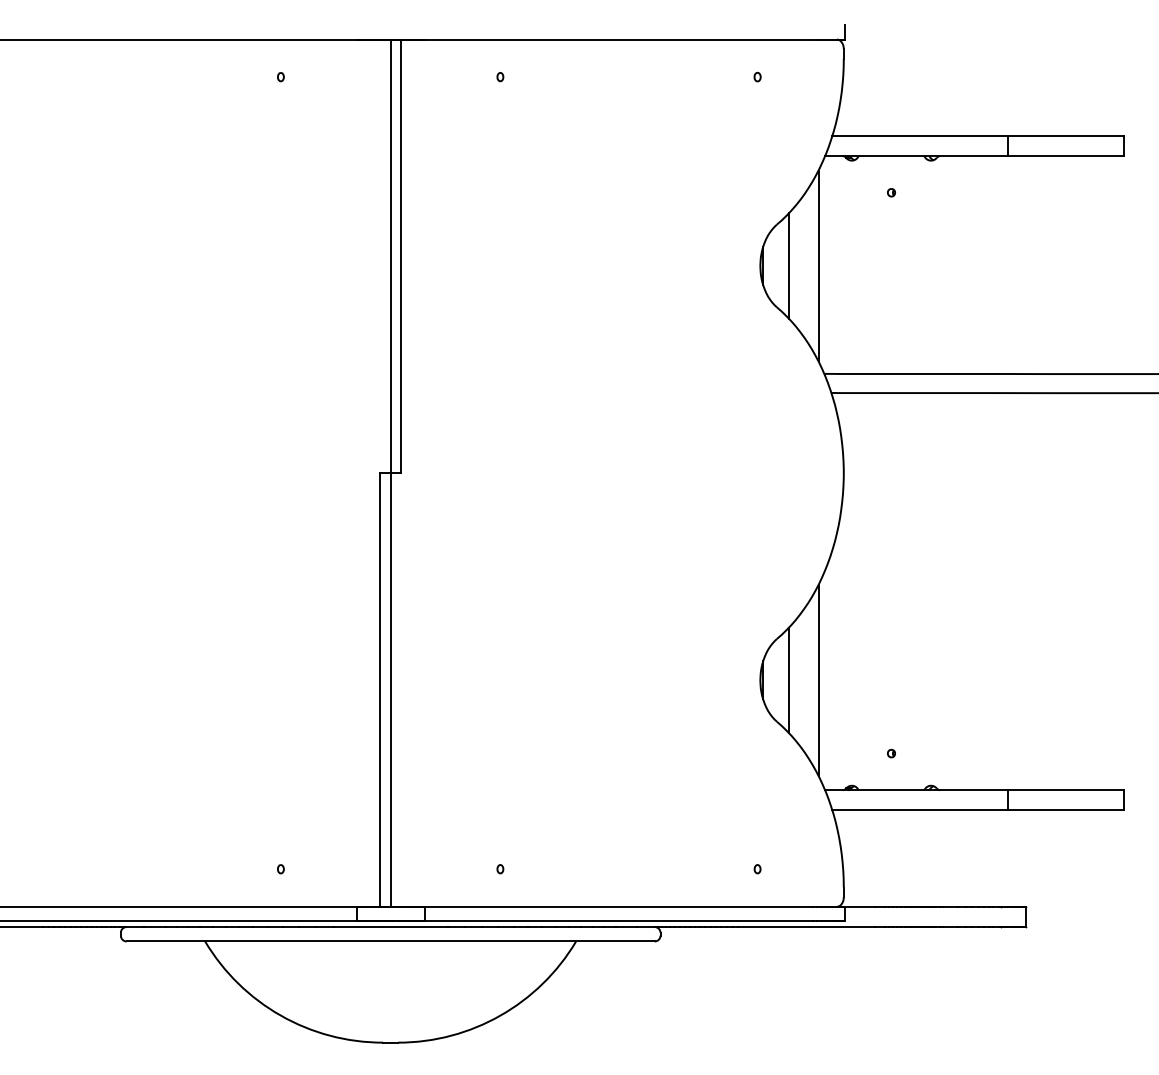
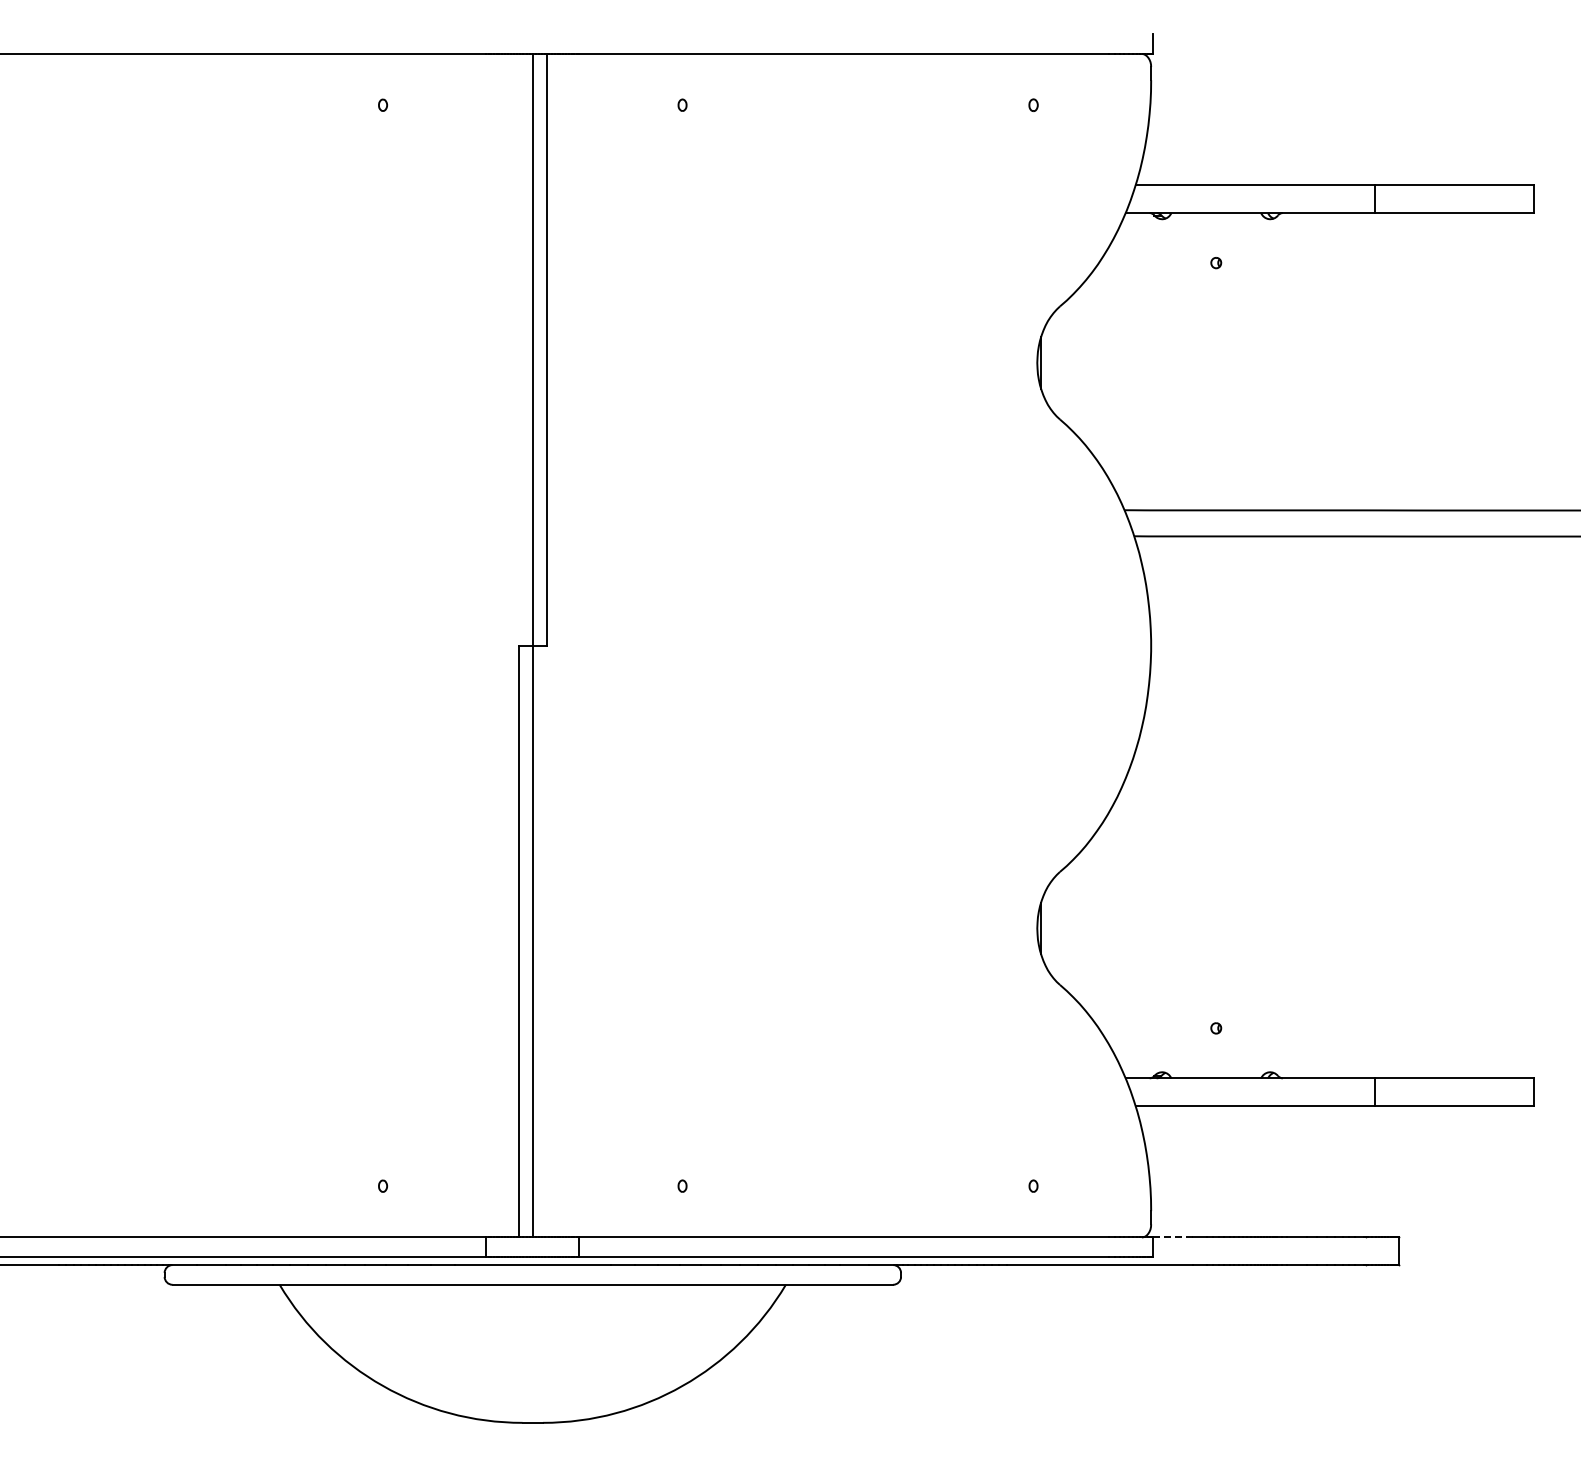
line: (789, 265) -> (1076, 362), removed
line: (818, 265) -> (1116, 362), removed
line: (789, 680) -> (1076, 928), removed
line: (818, 680) -> (1116, 928), removed
line: (859, 906) -> (1172, 1237), solid -> dashed

